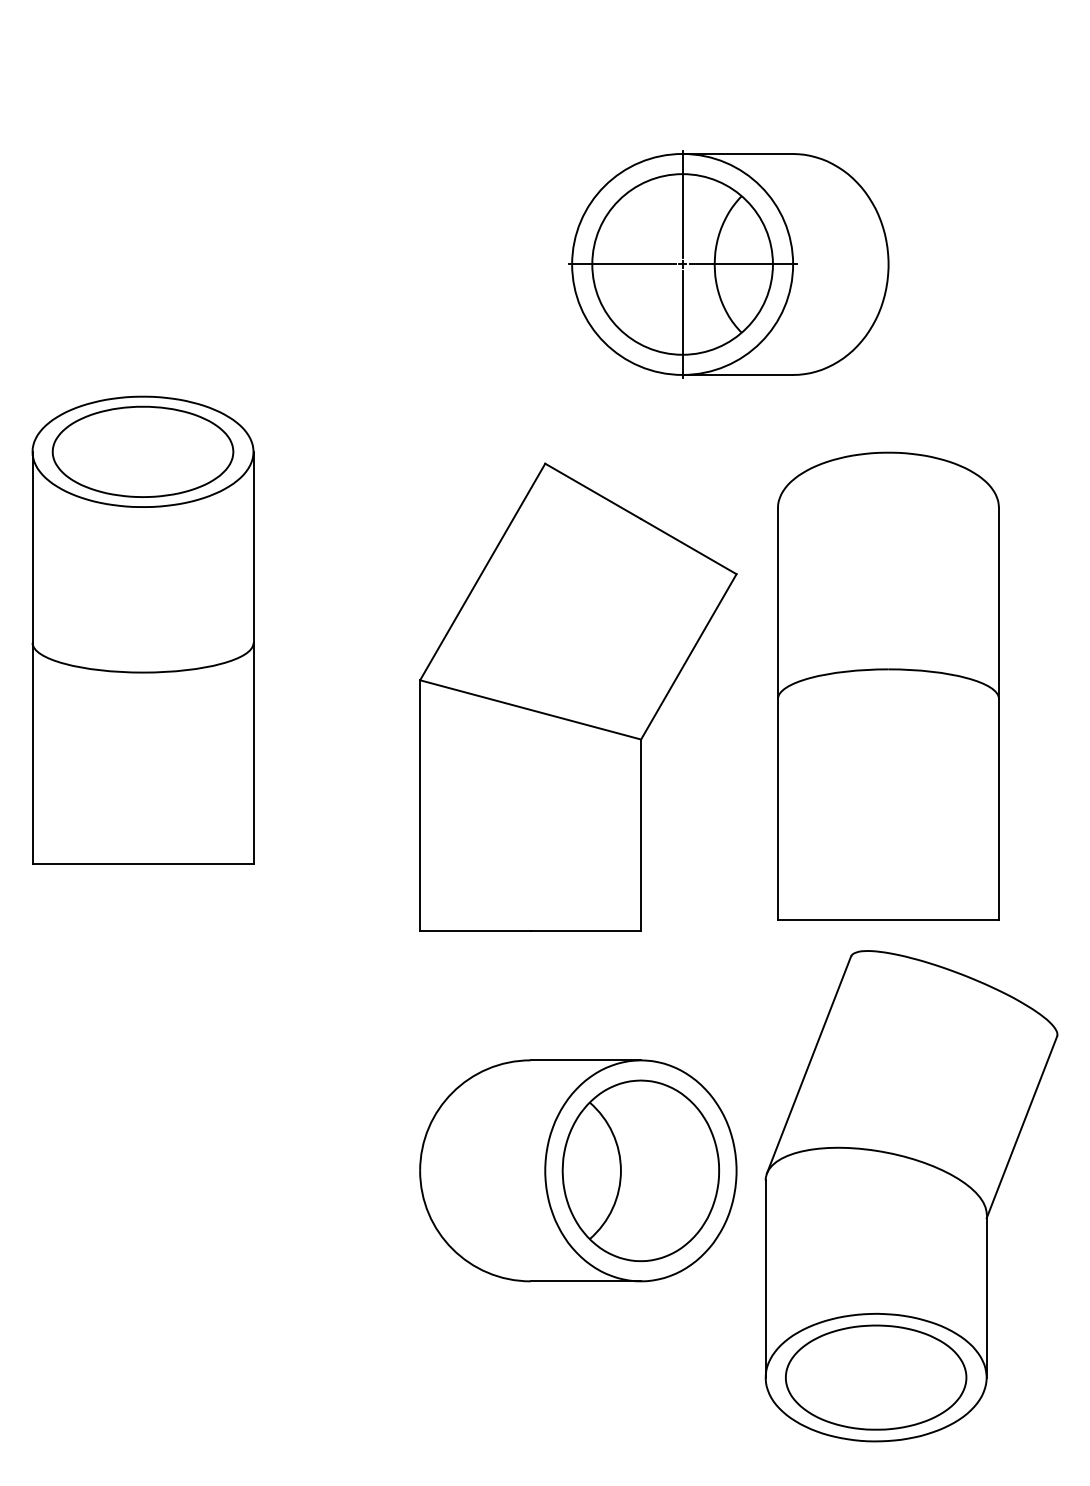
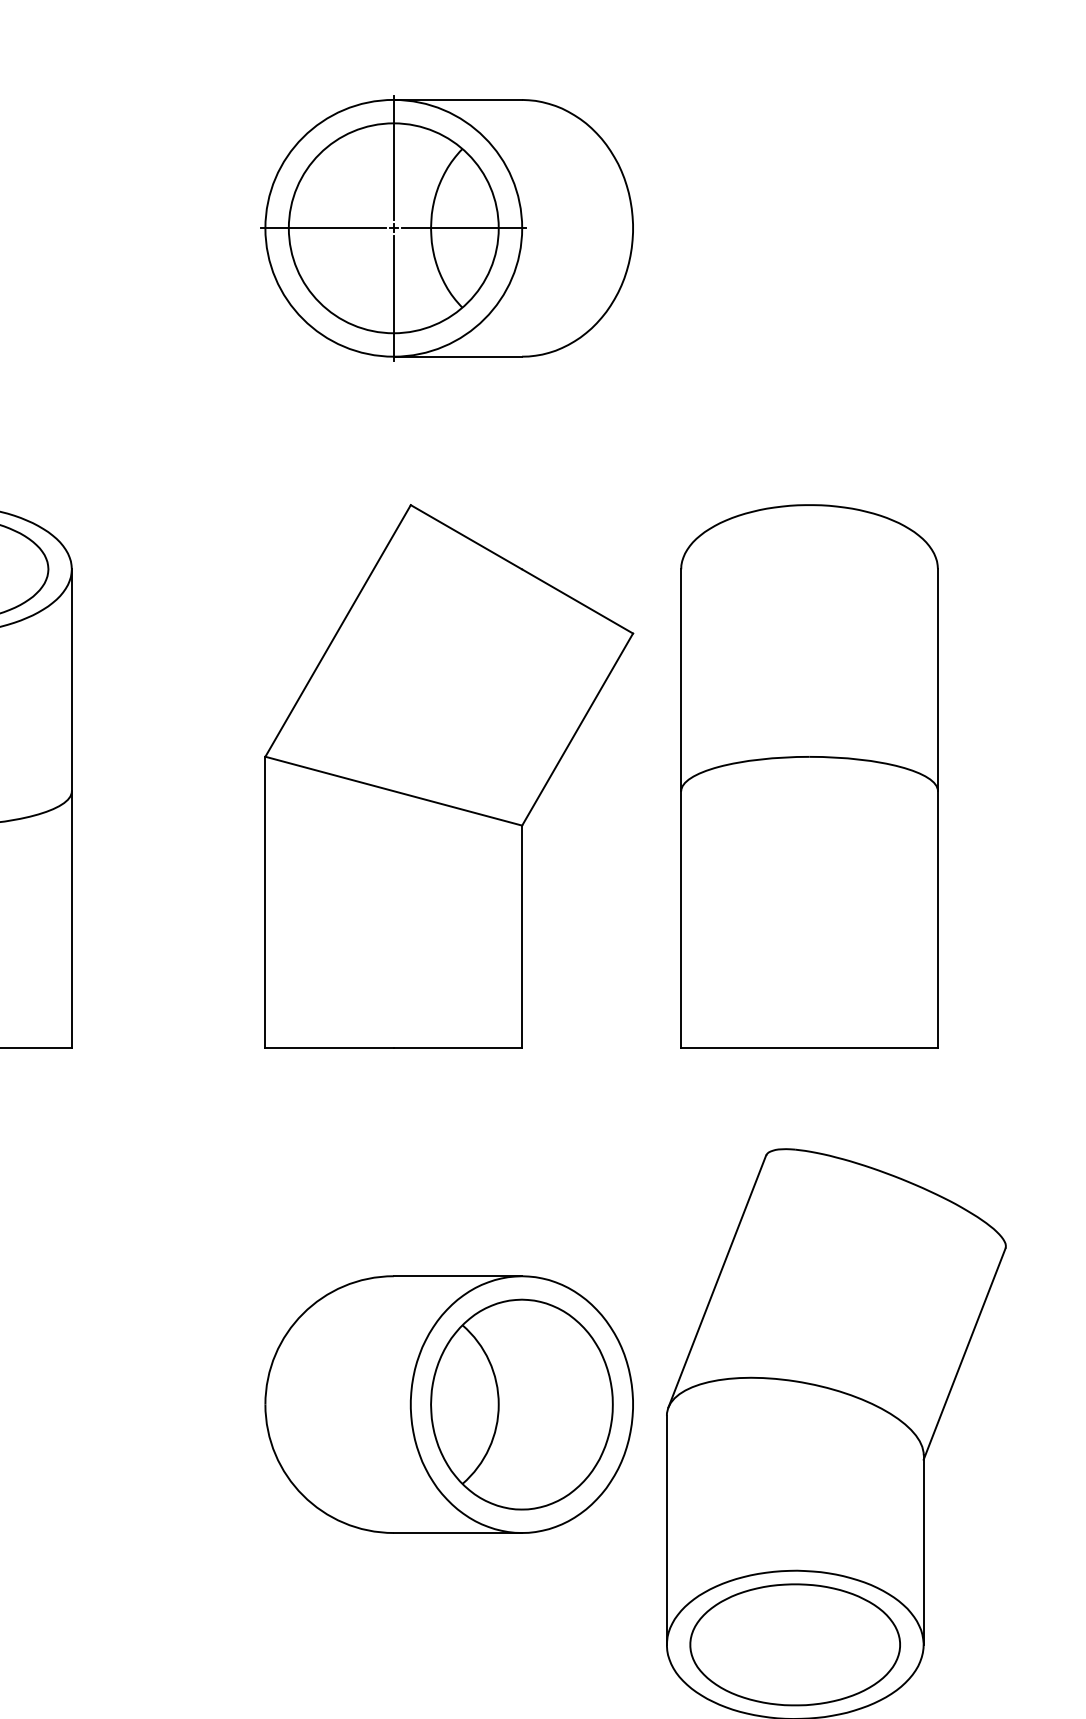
part: (728, 264) -> (447, 228), moved
part: (888, 685) -> (809, 775), moved
part: (578, 696) -> (449, 775), moved

